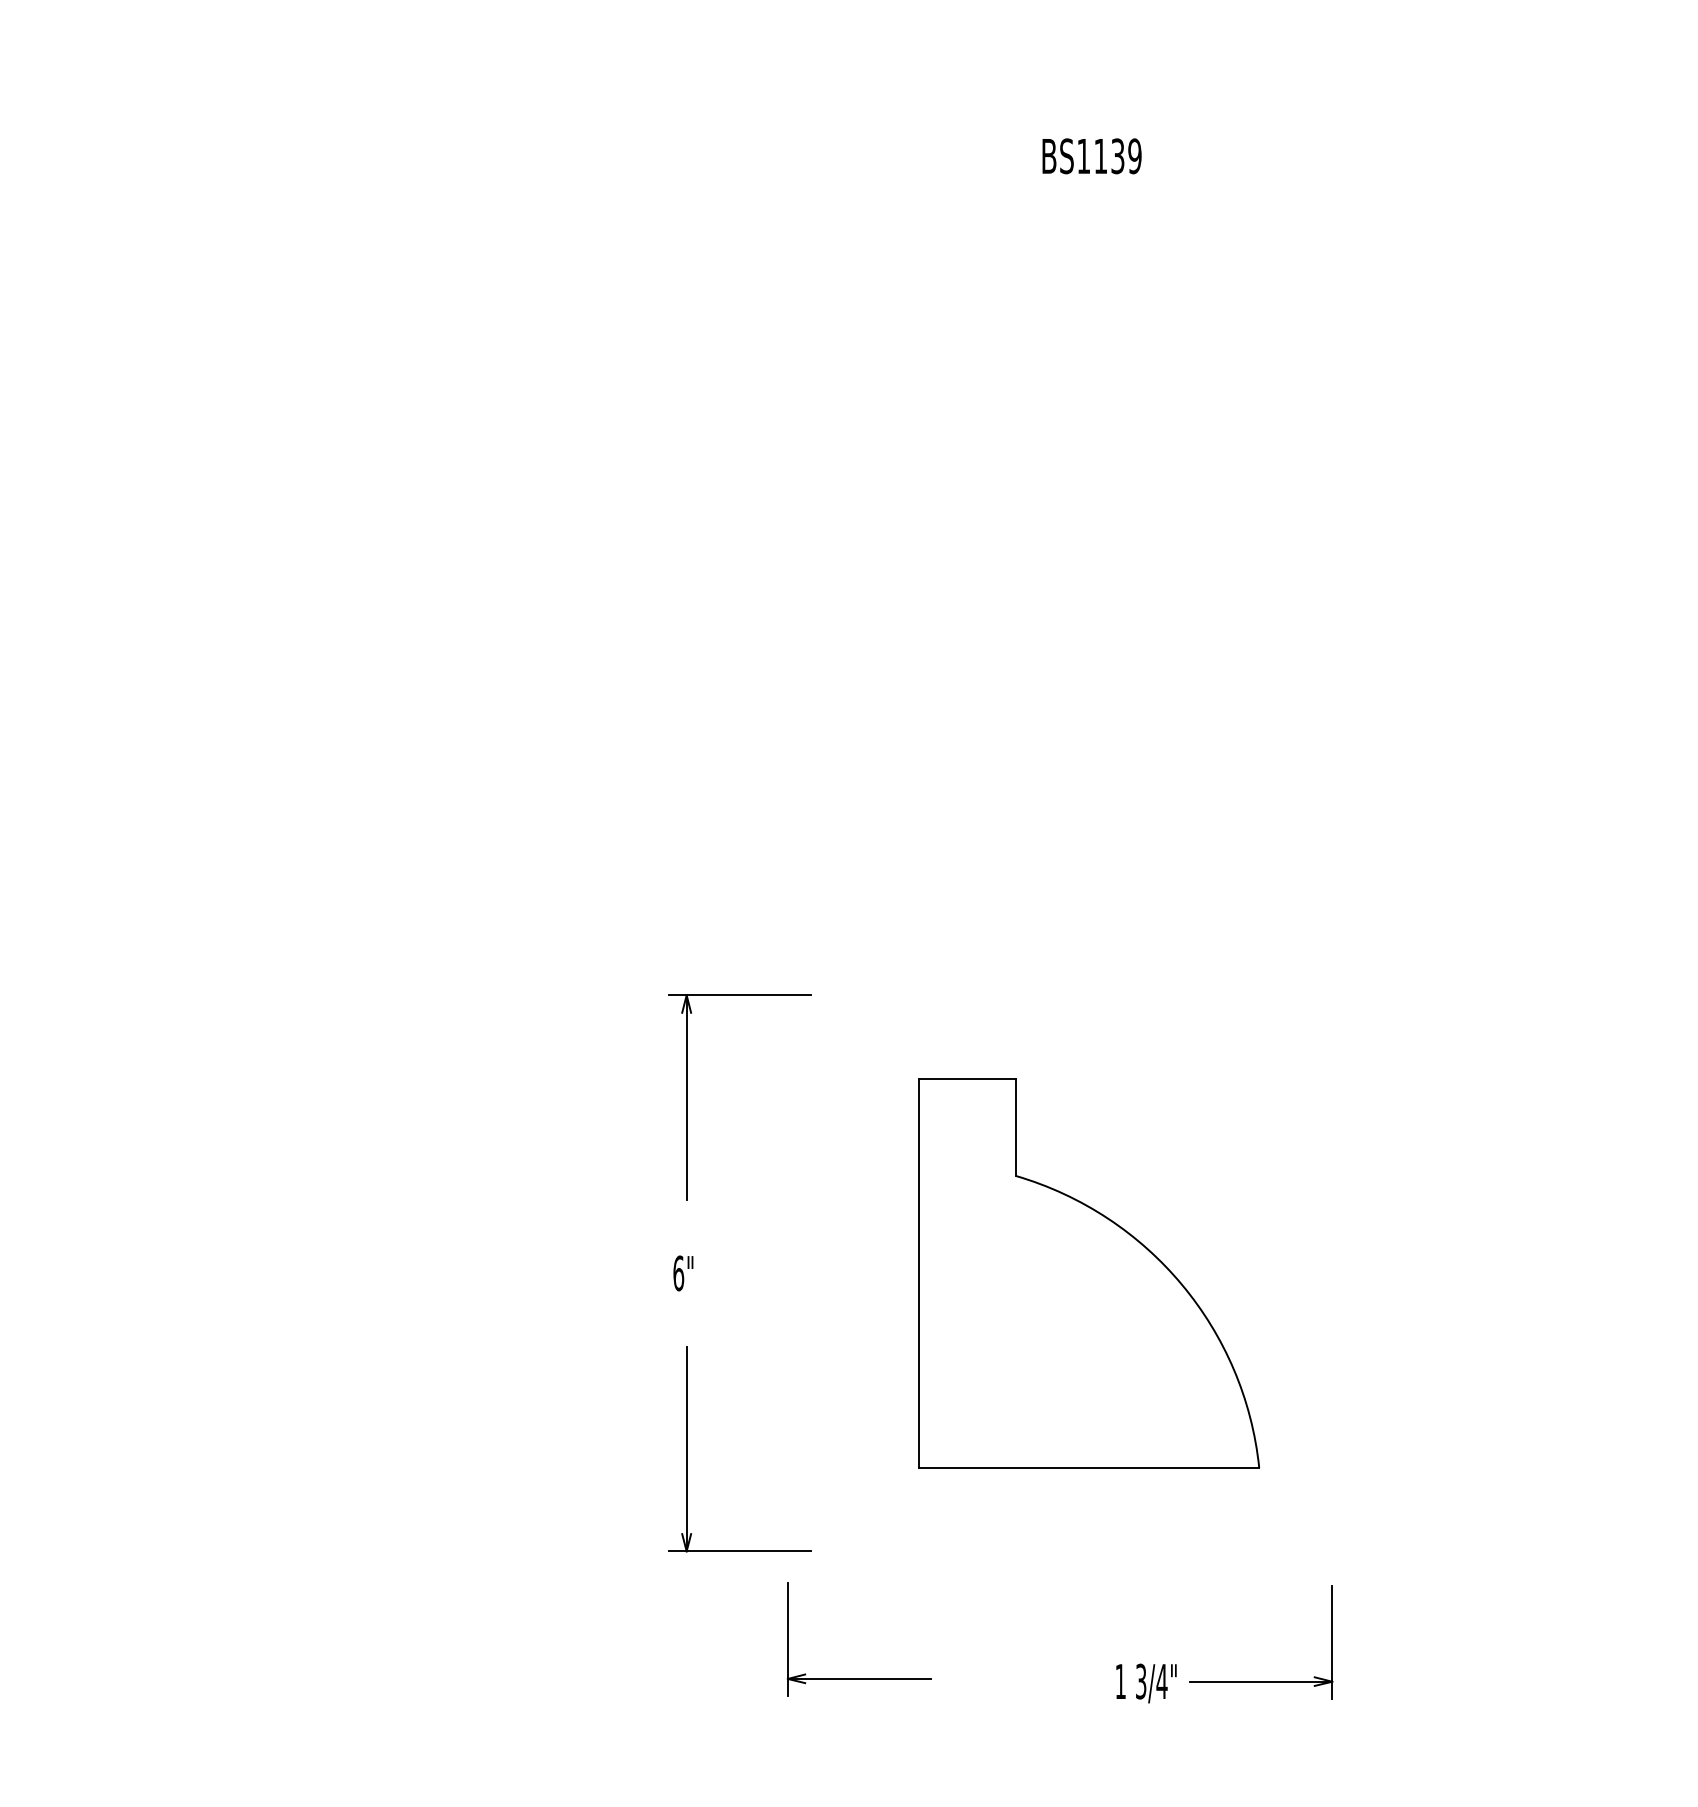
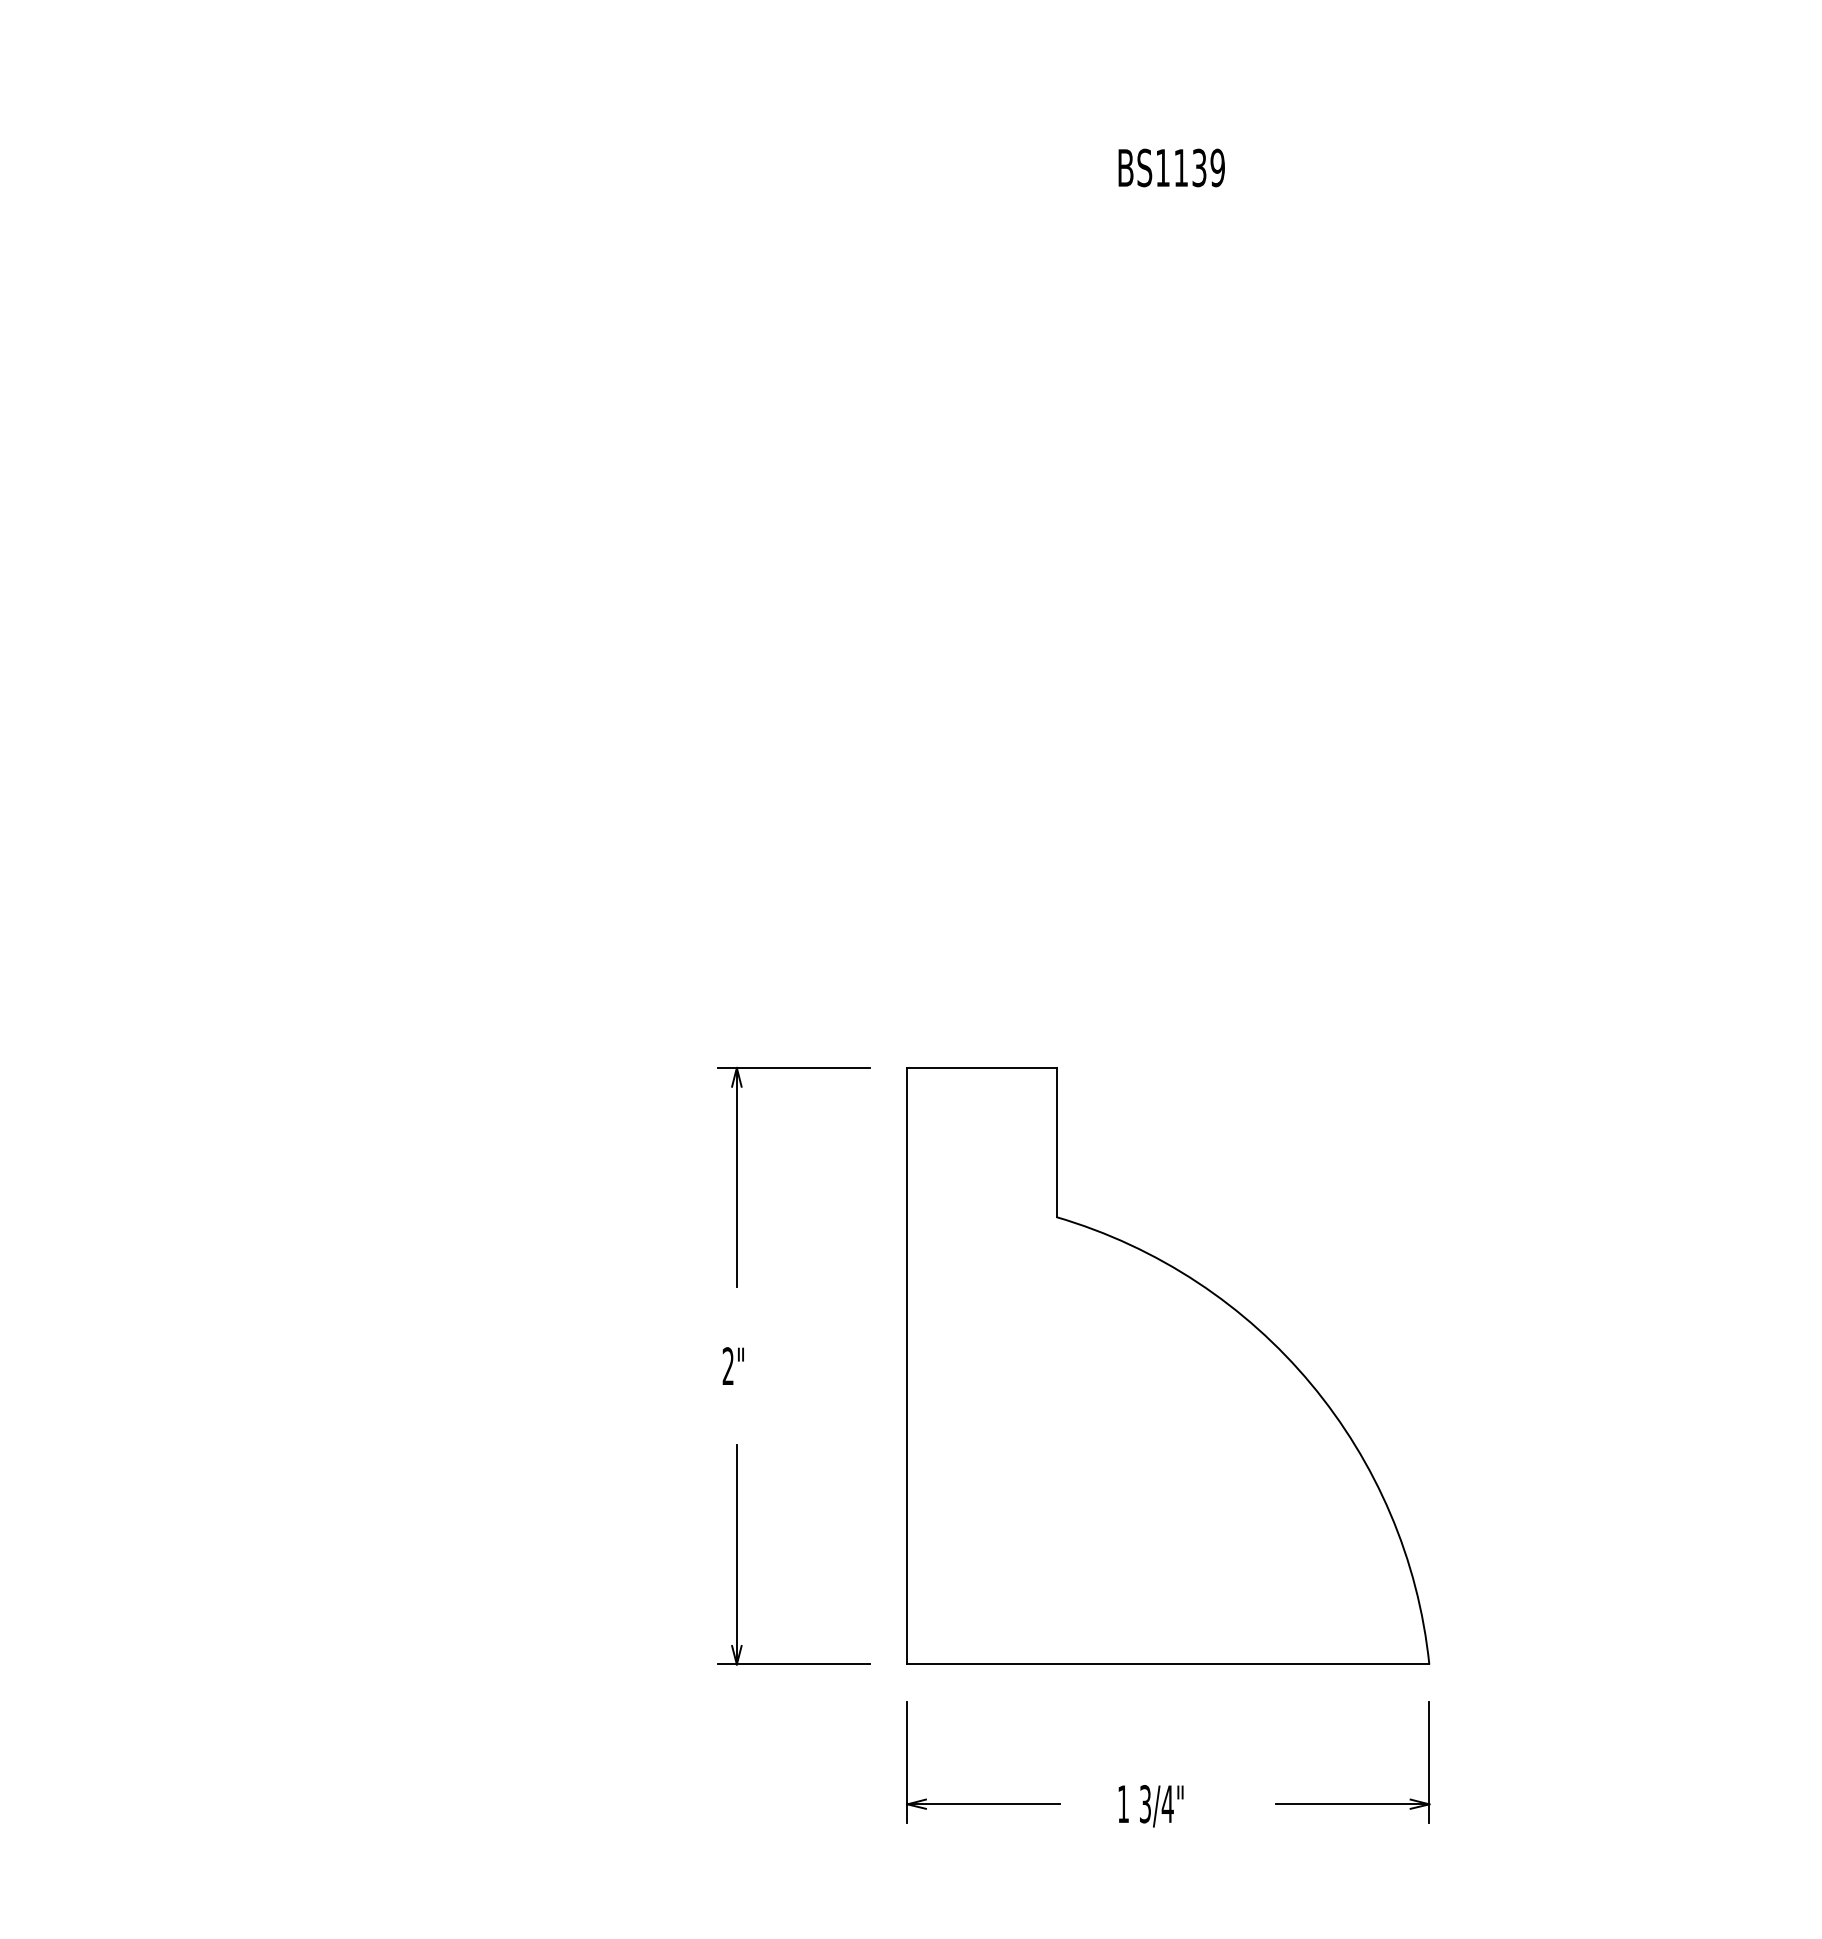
part: (1089, 1272) -> (1168, 1365), size x1.43
text: (678, 1273) -> (728, 1366), 6" -> 2"
part: (858, 1678) -> (983, 1803), moved
text: (1145, 1683) -> (1150, 1806), moved

